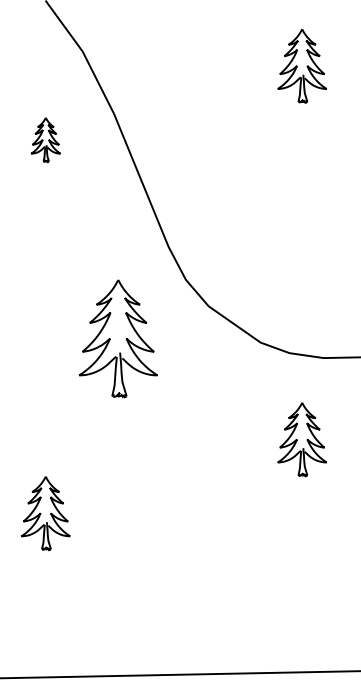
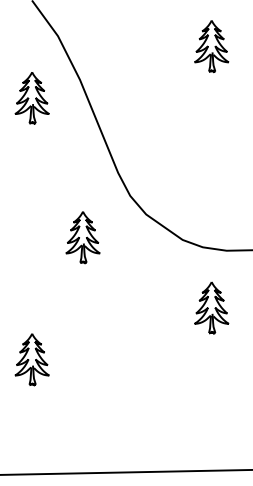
part: (45, 139) -> (31, 97), size x1.67
part: (118, 339) -> (83, 237), size x0.62

